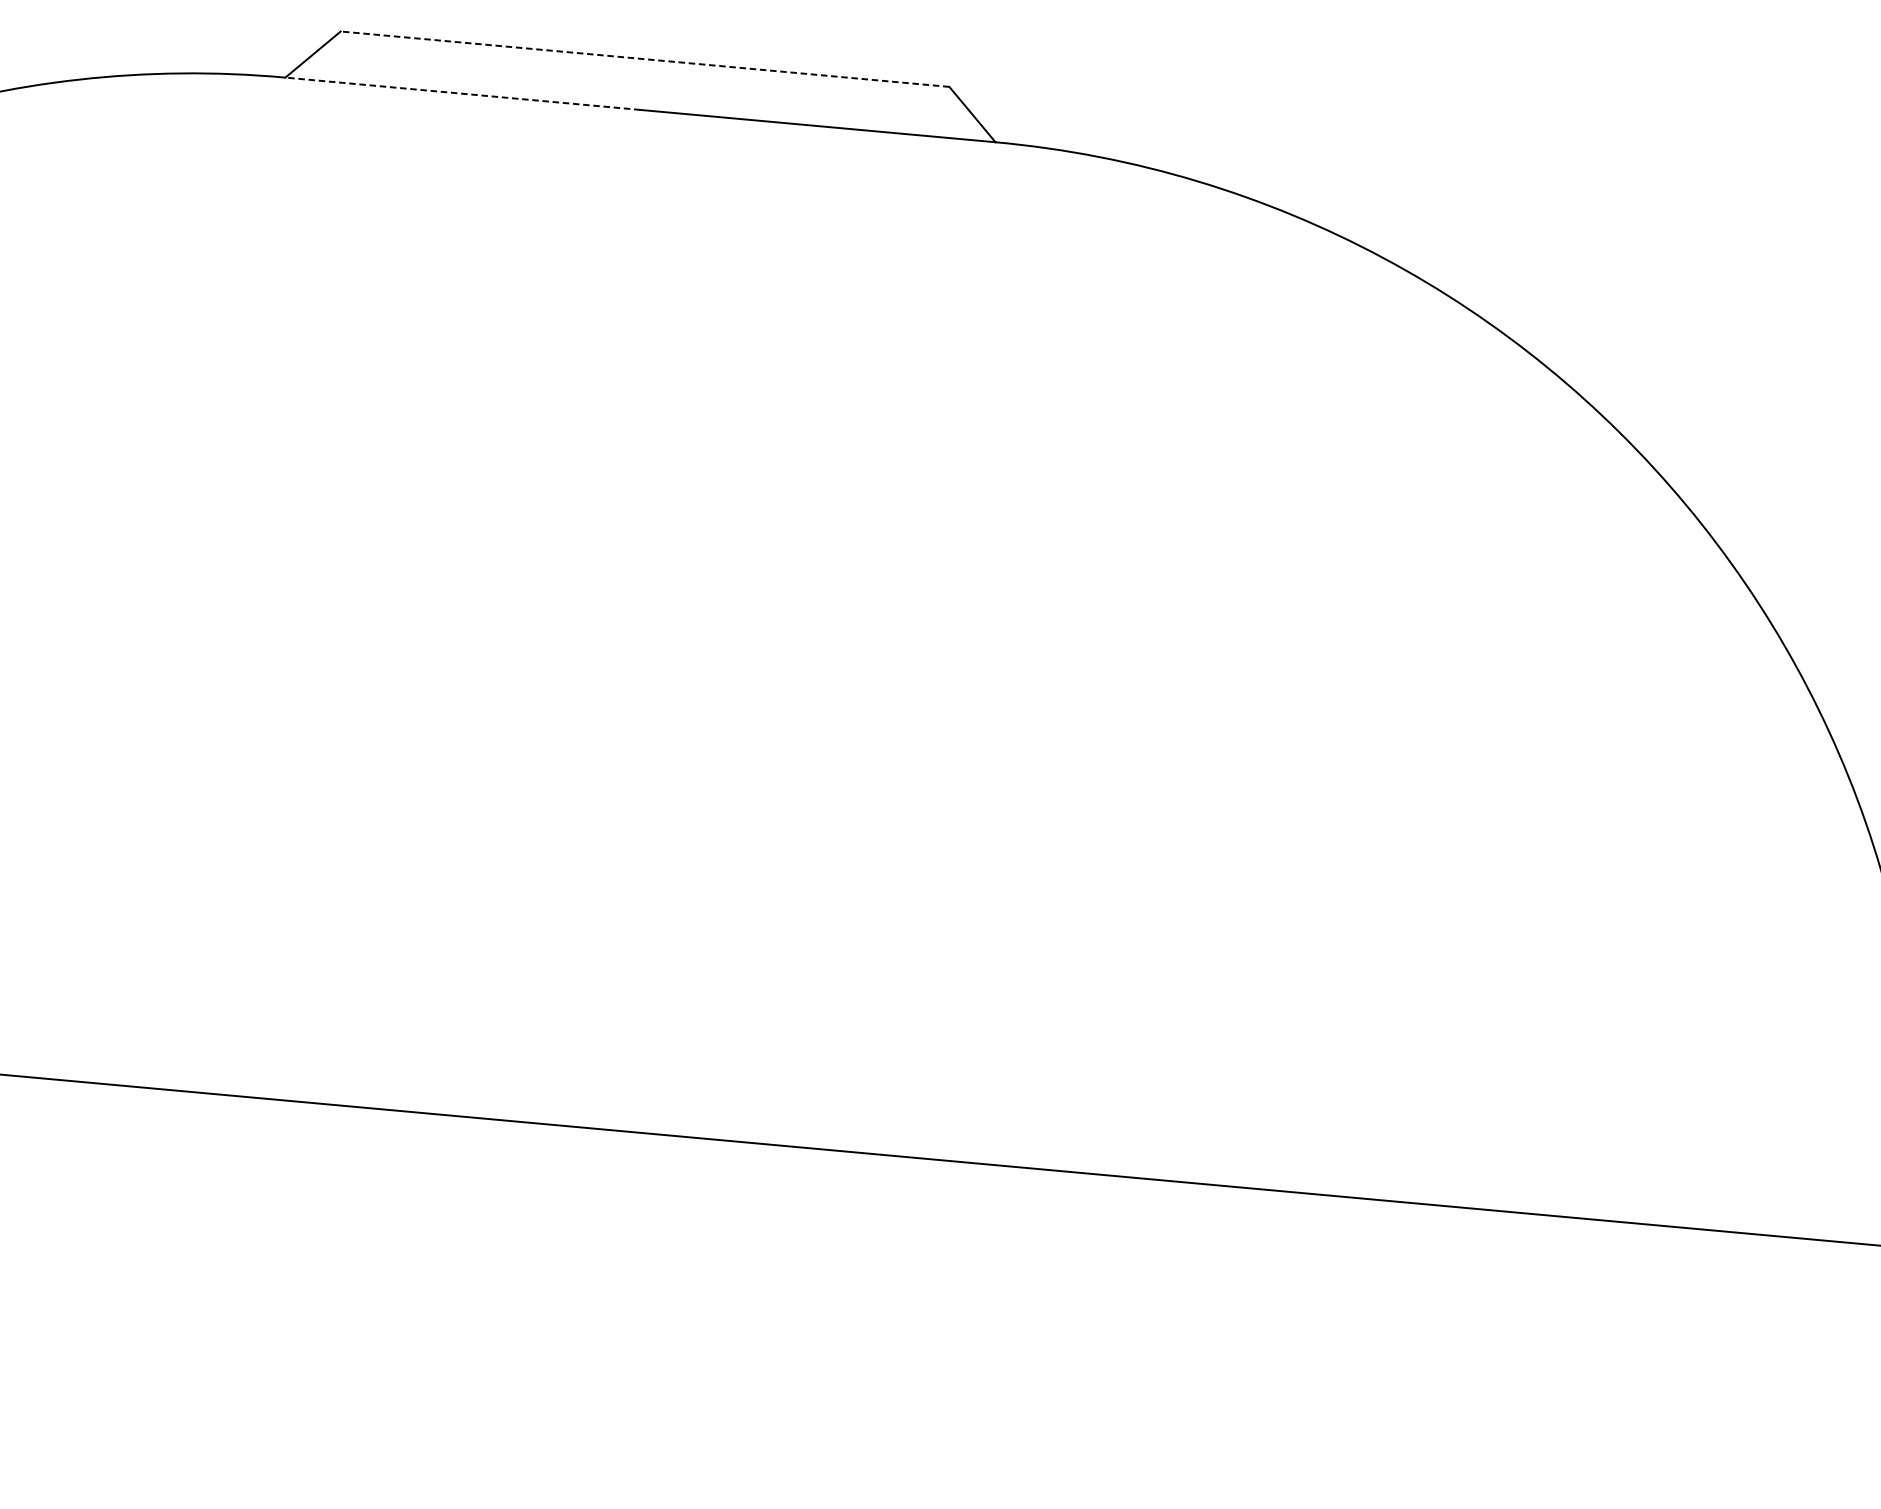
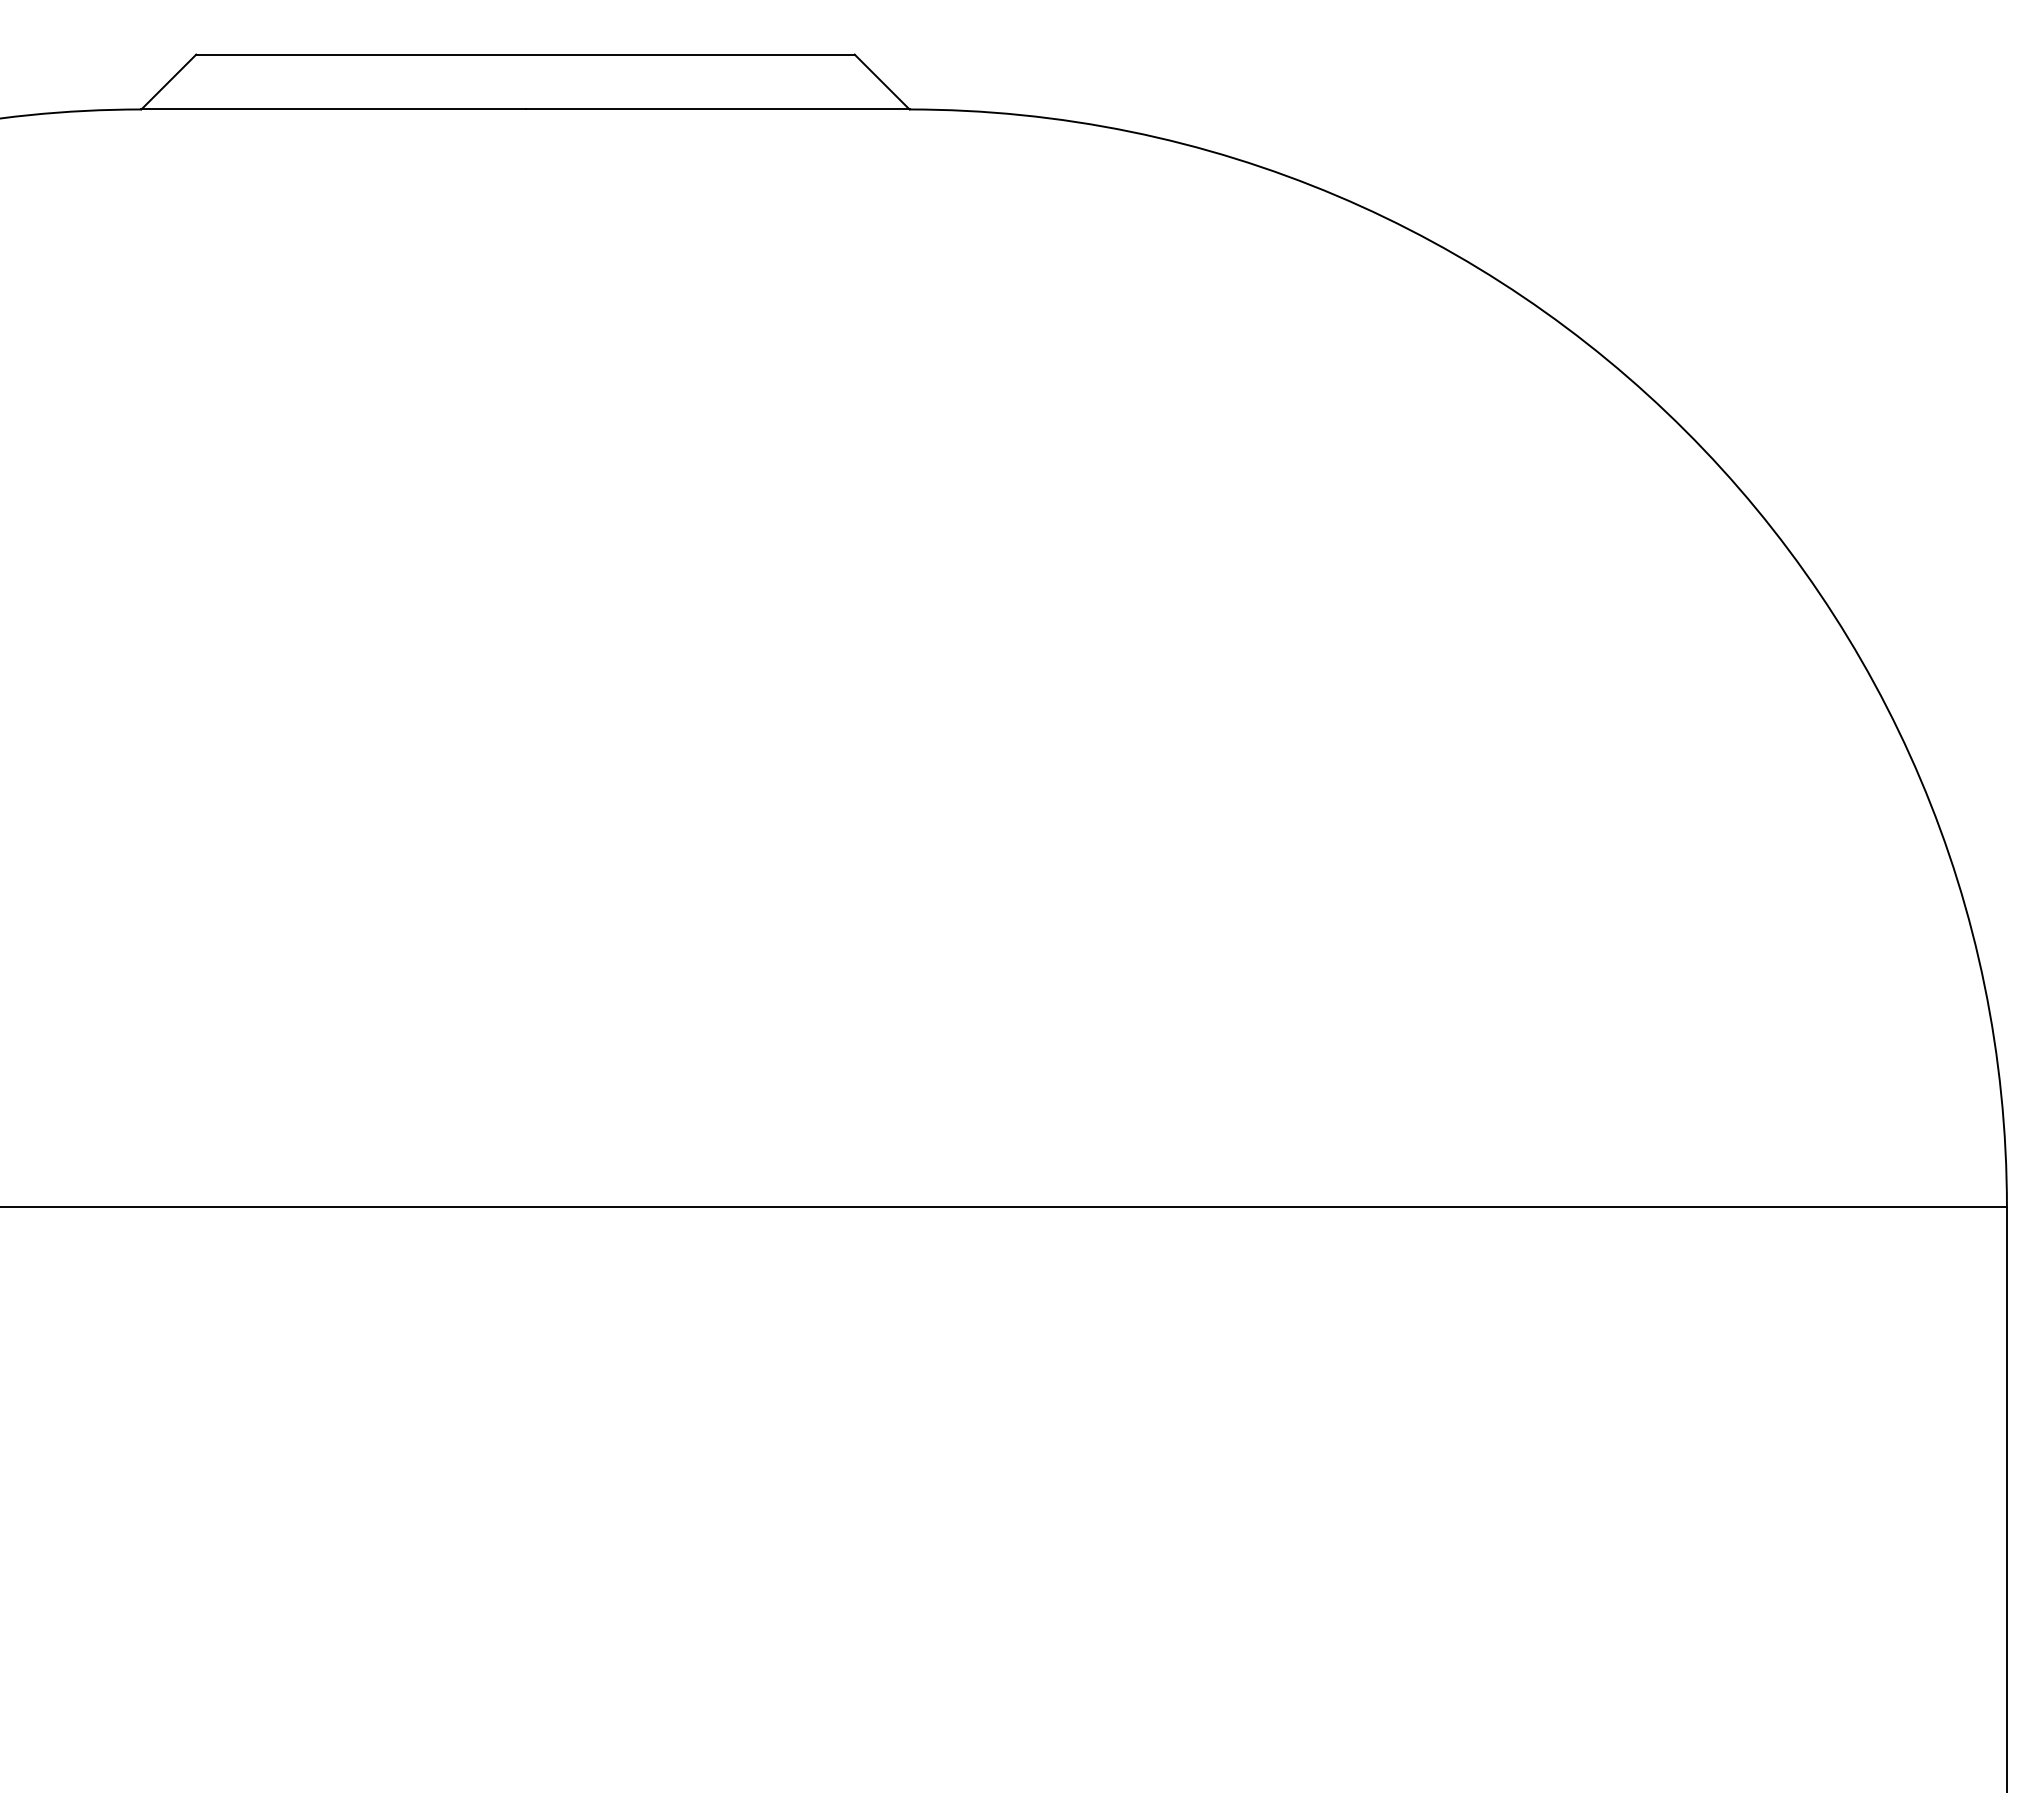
line: (644, 59) -> (524, 54), dashed -> solid
line: (462, 93) -> (332, 109), dashed -> solid

